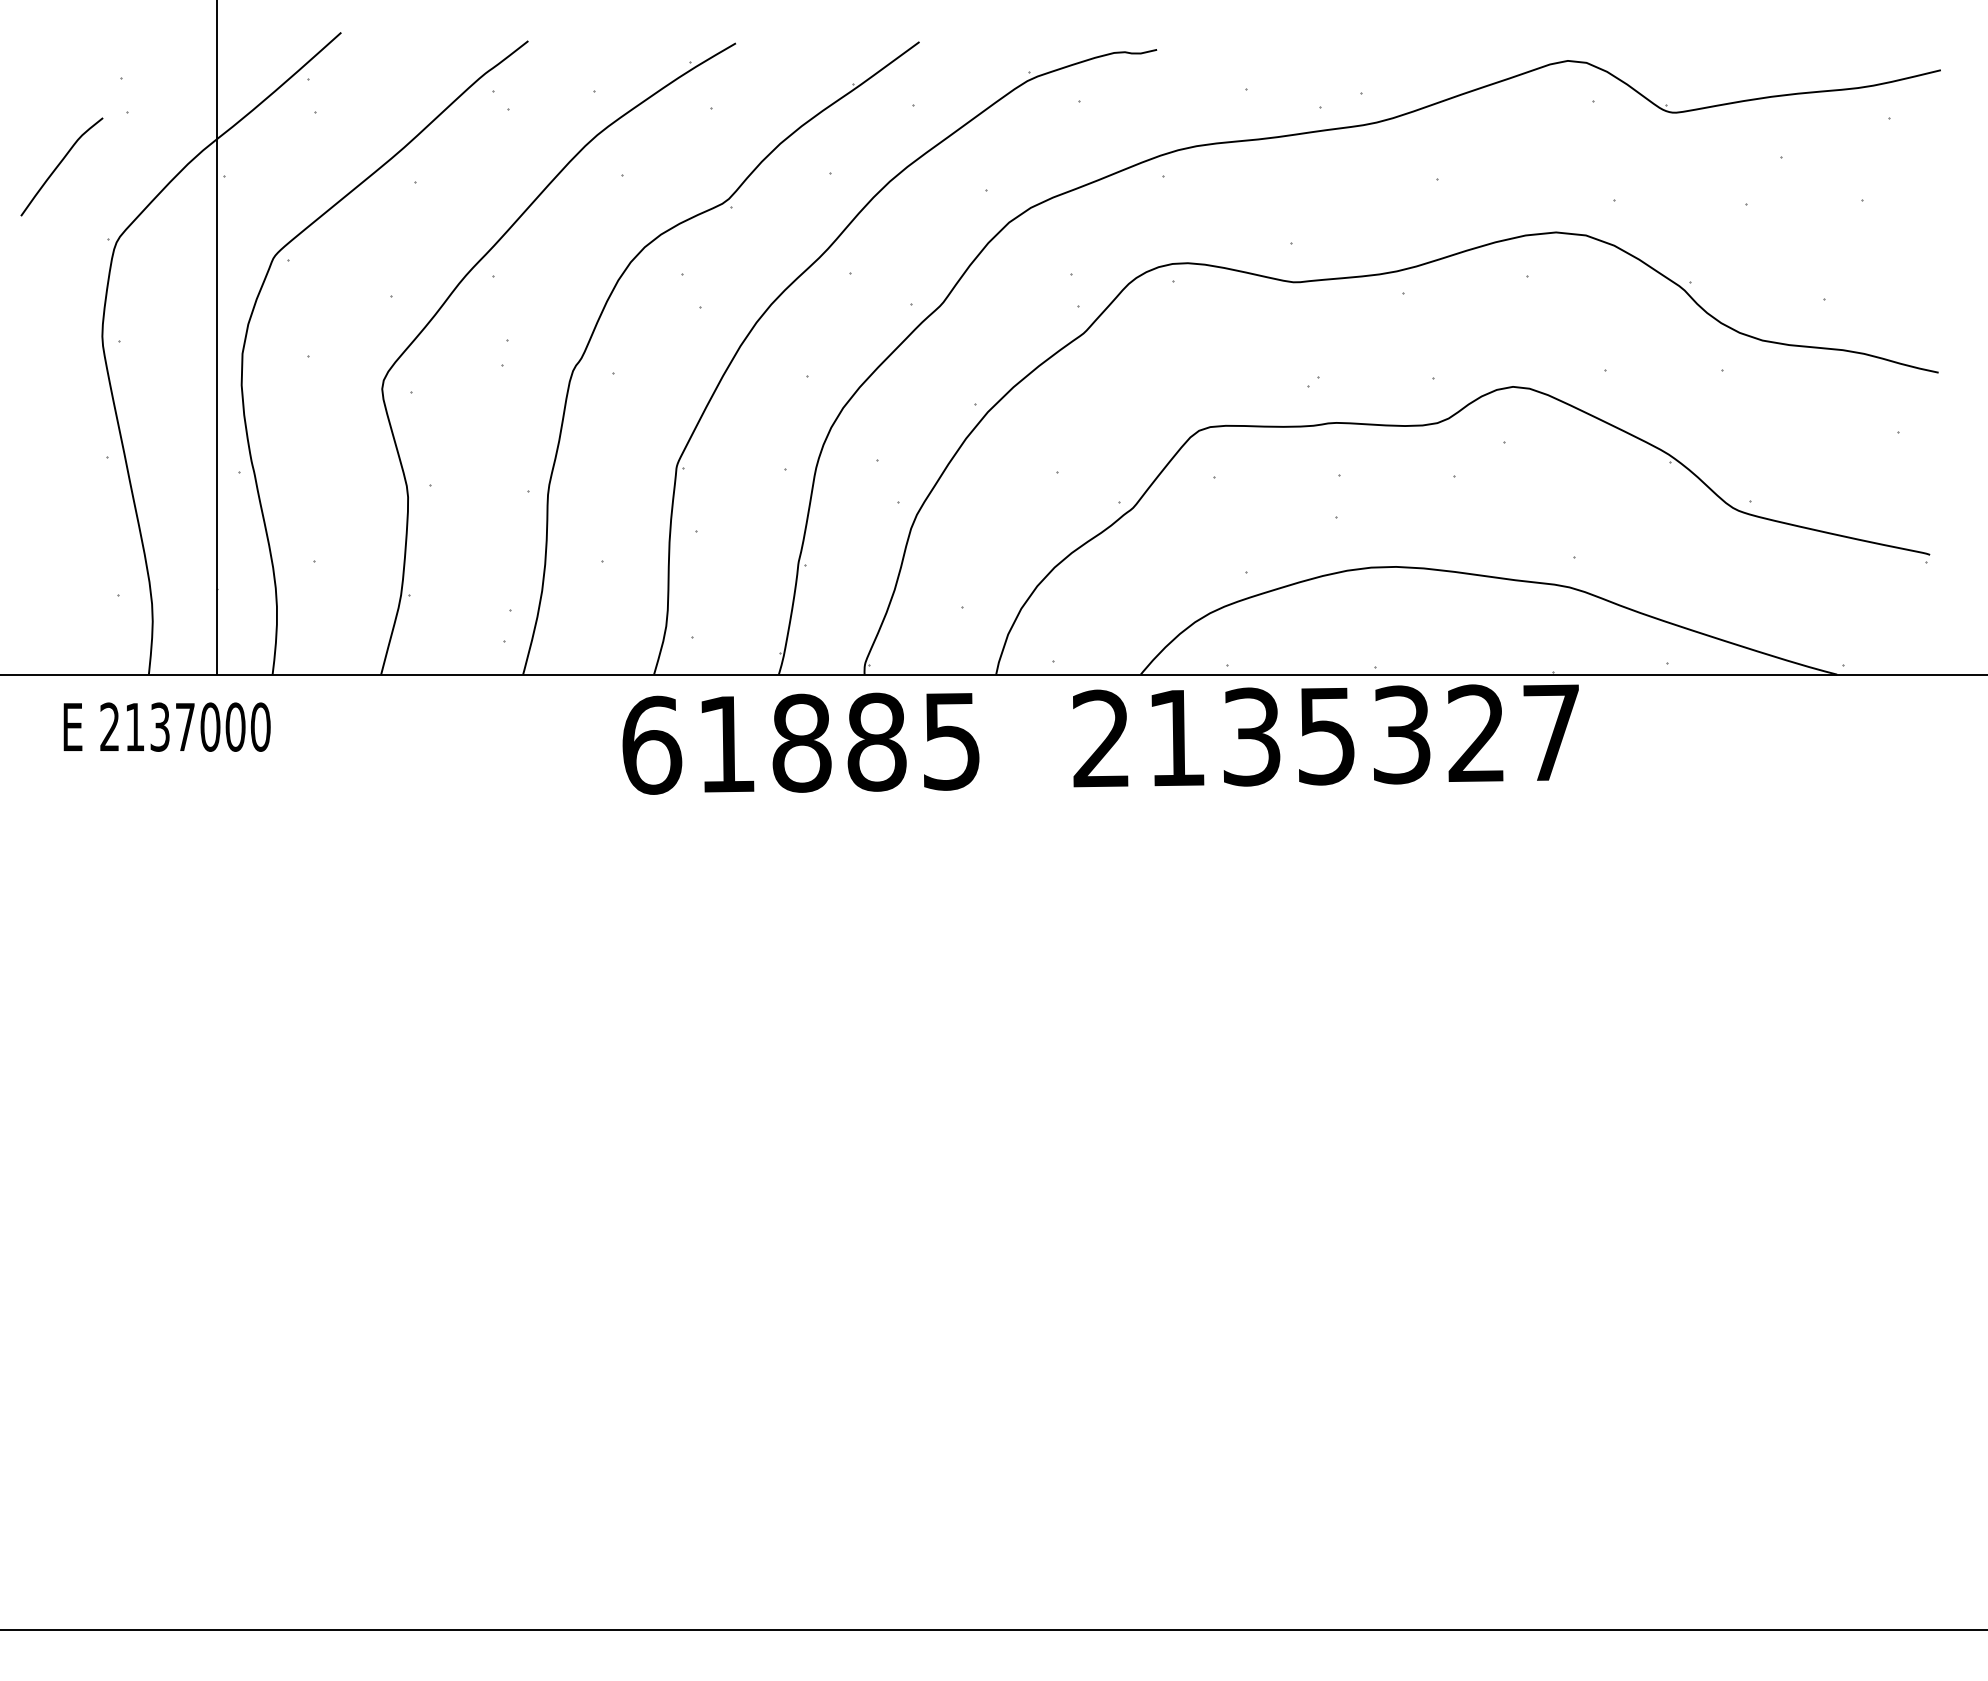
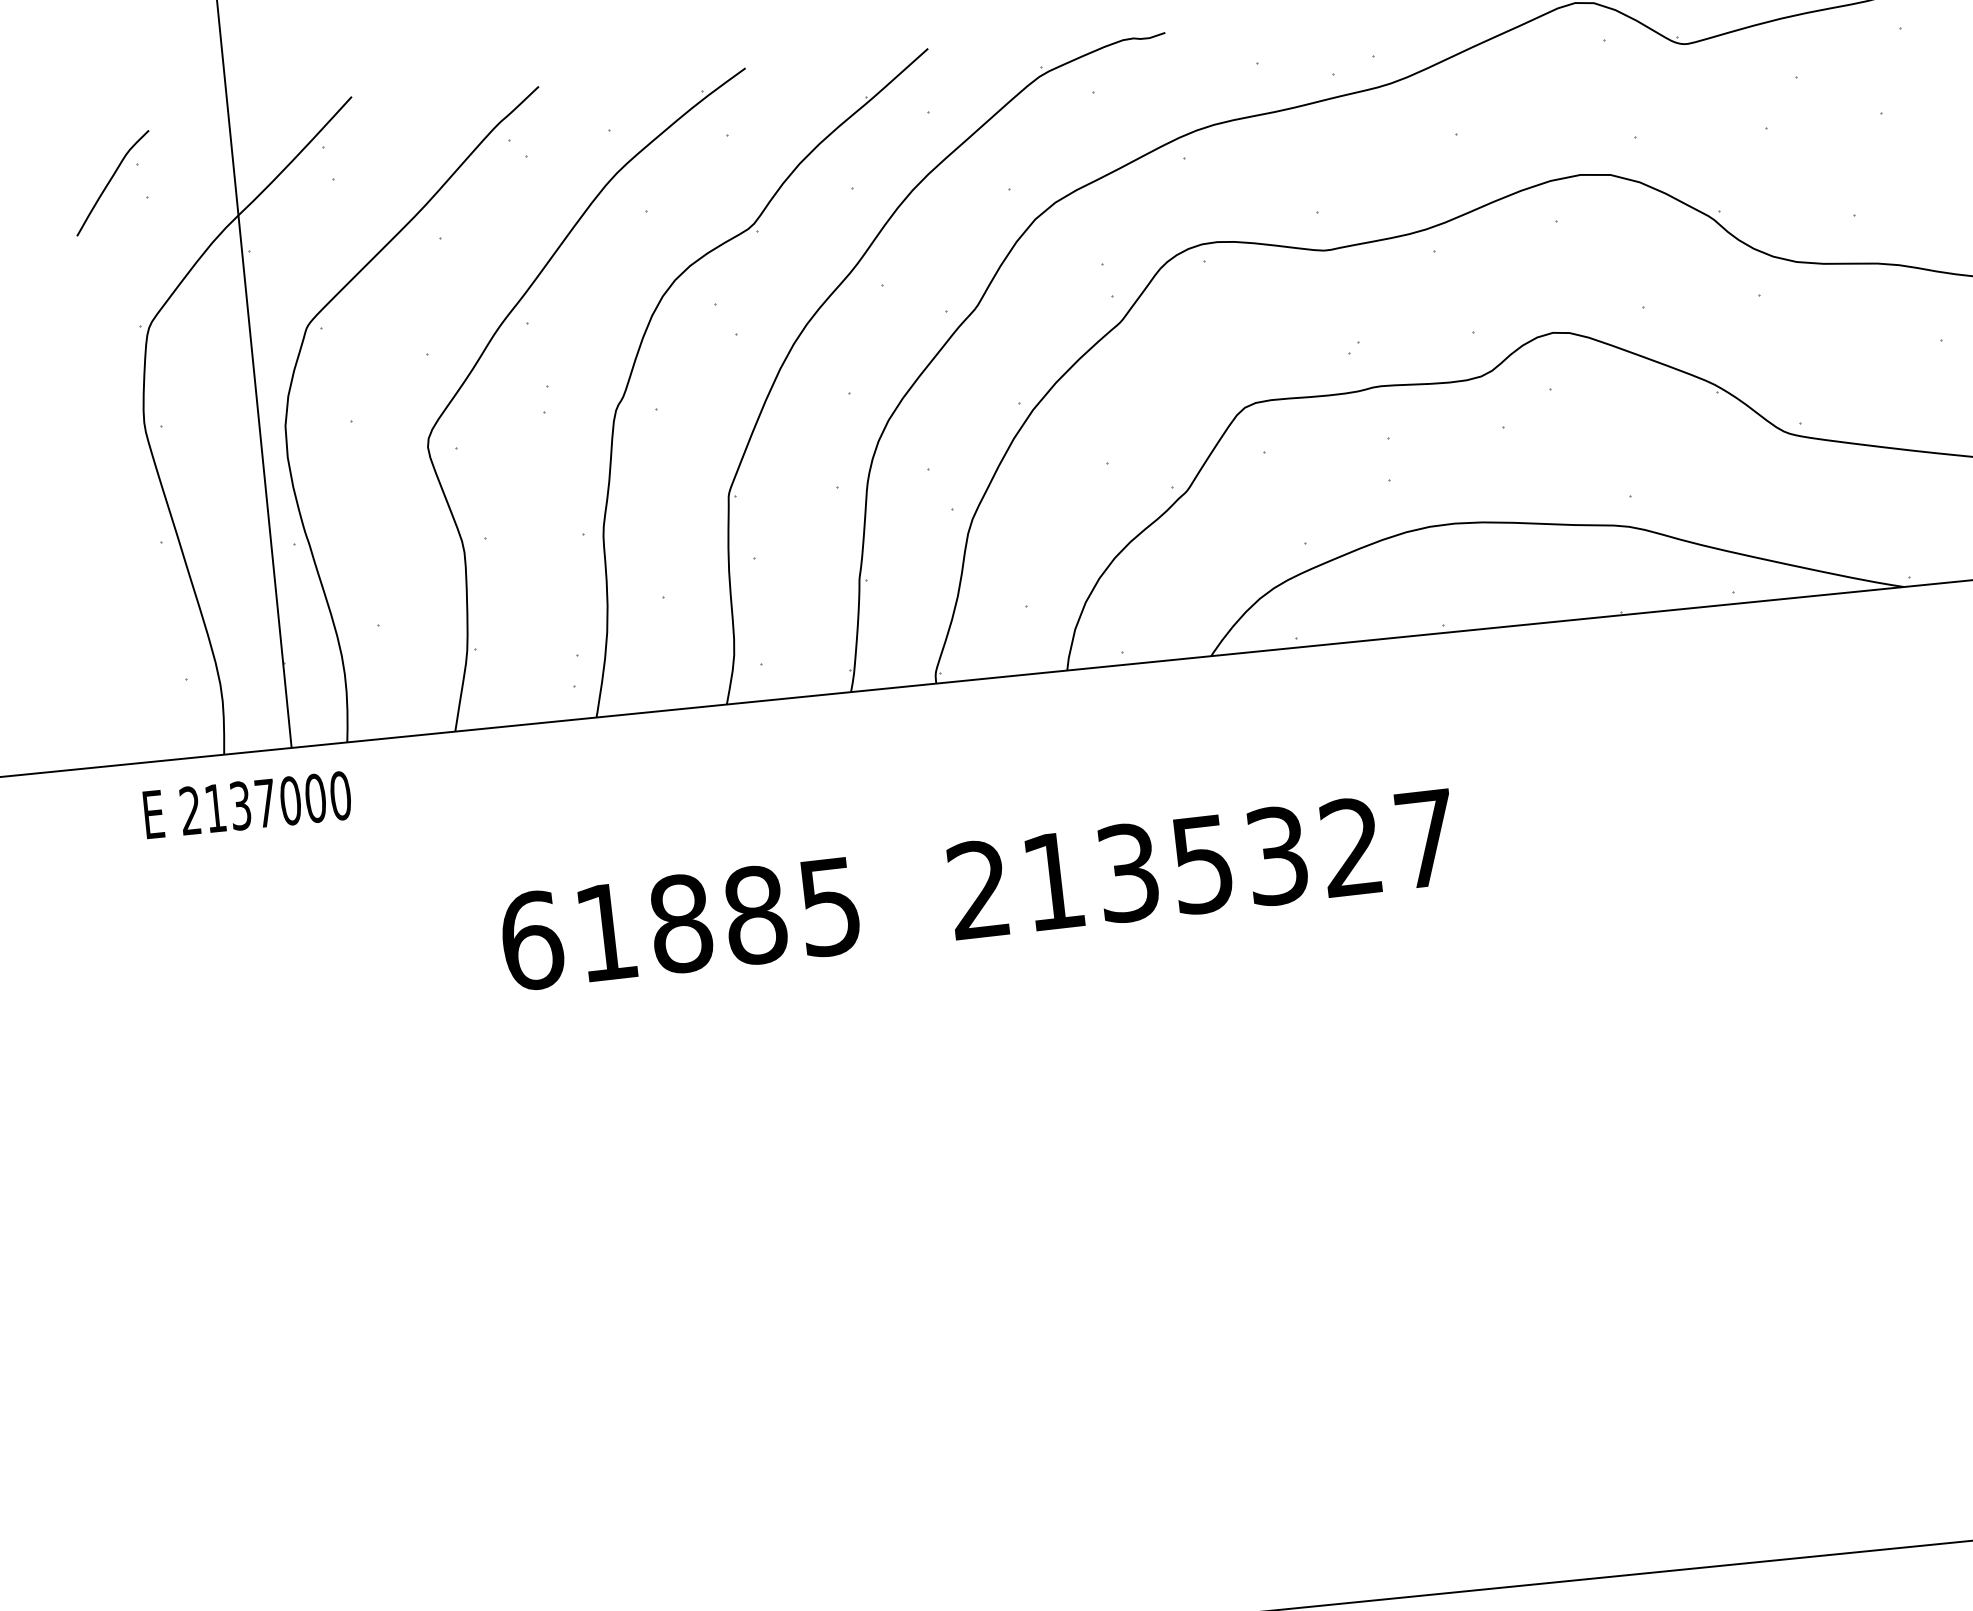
curve: (60, 164) -> (111, 180), moved
text: (1100, 739) -> (977, 890), moved

